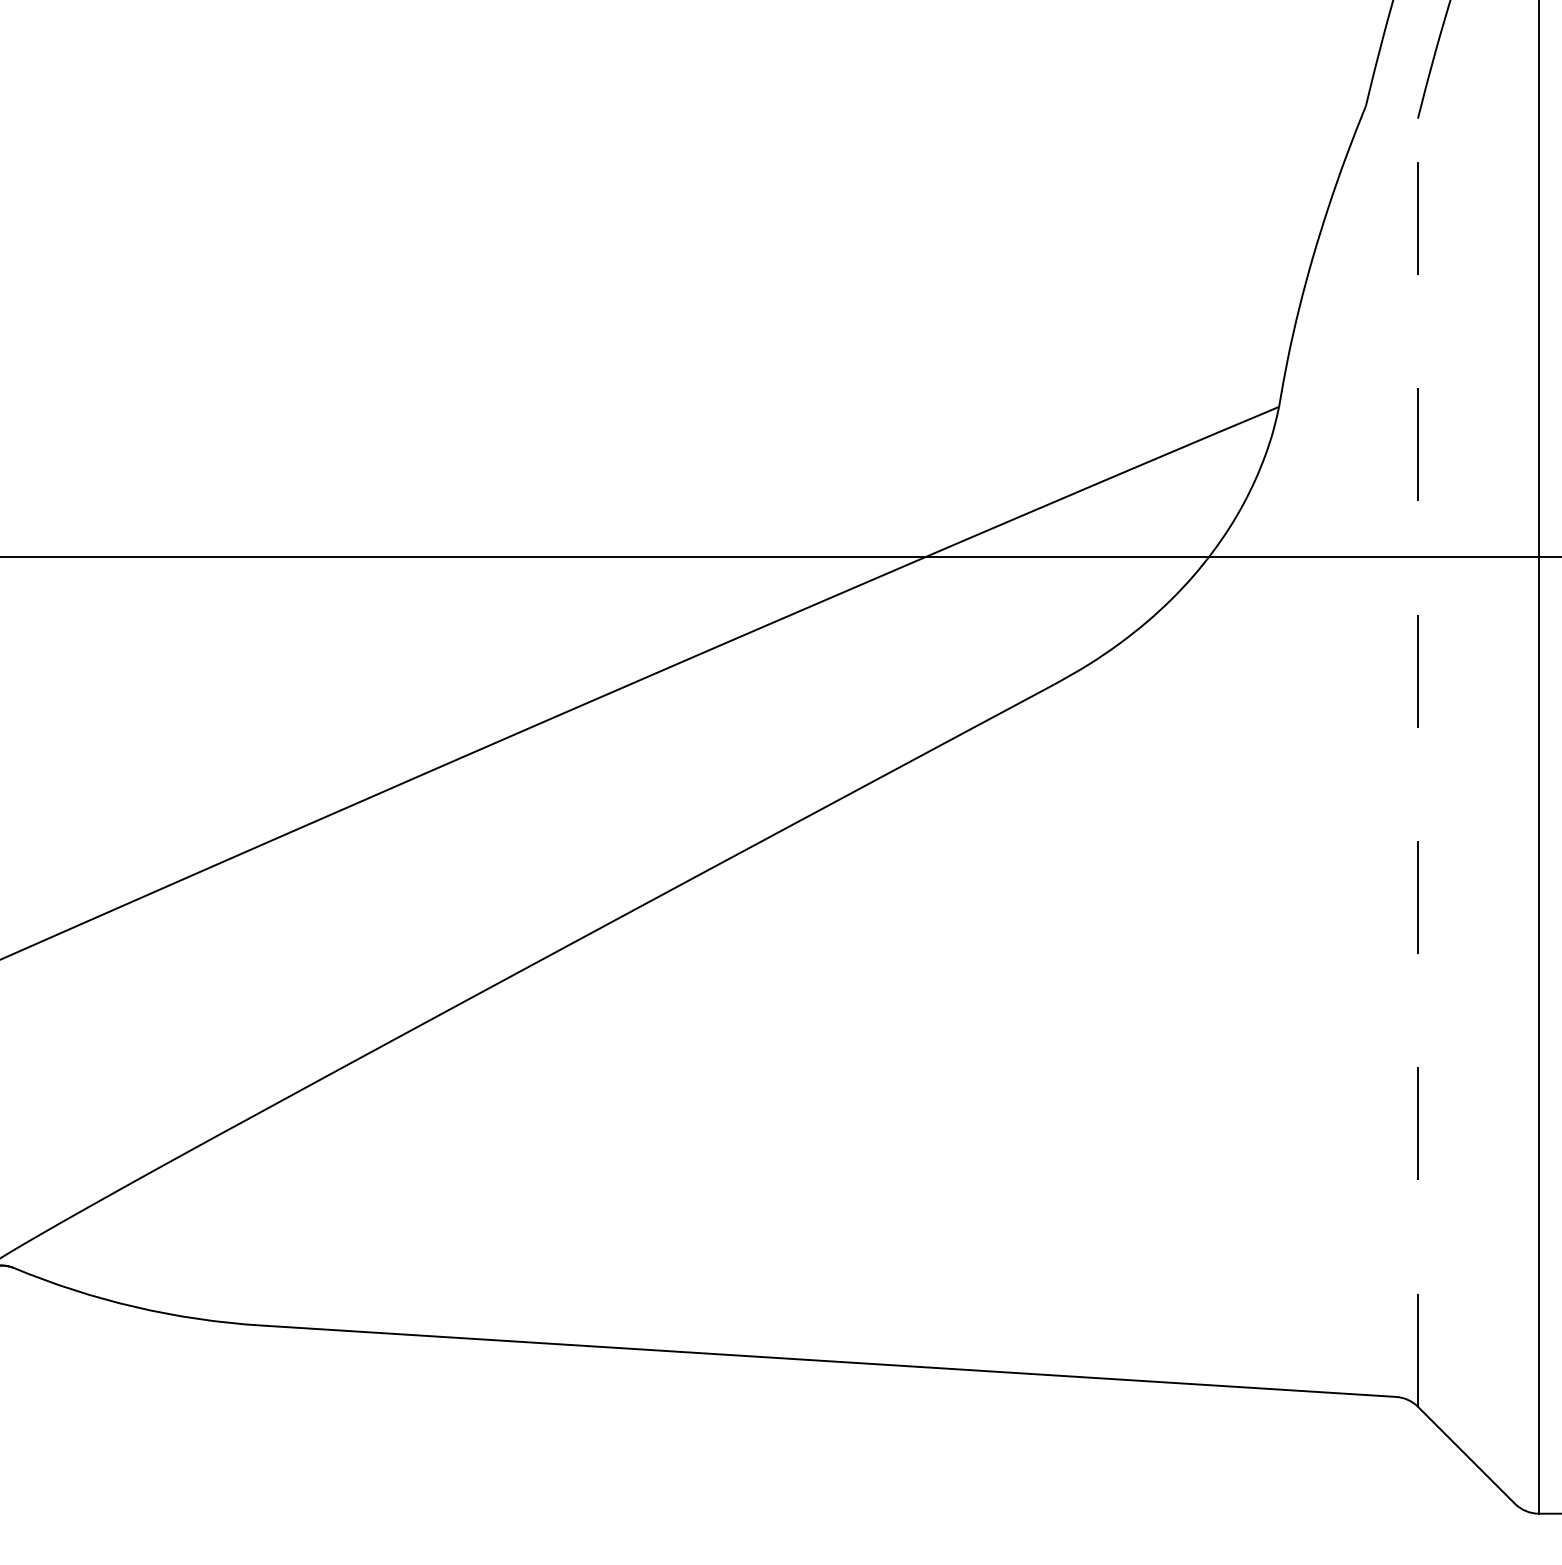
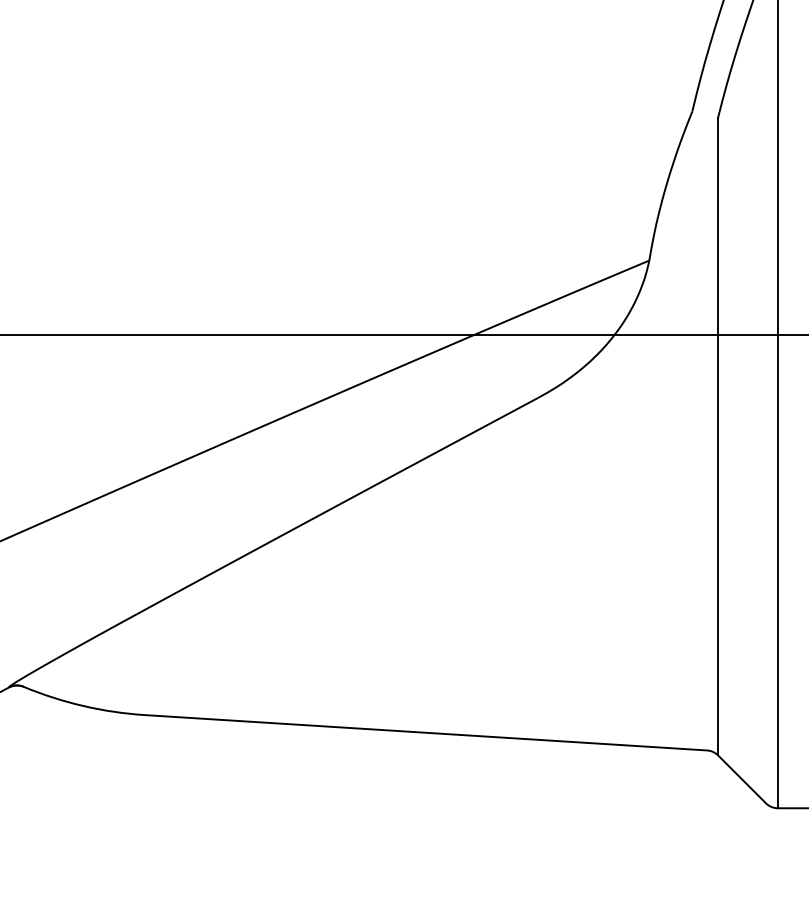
line: (1418, 762) -> (718, 436), dashed -> solid

